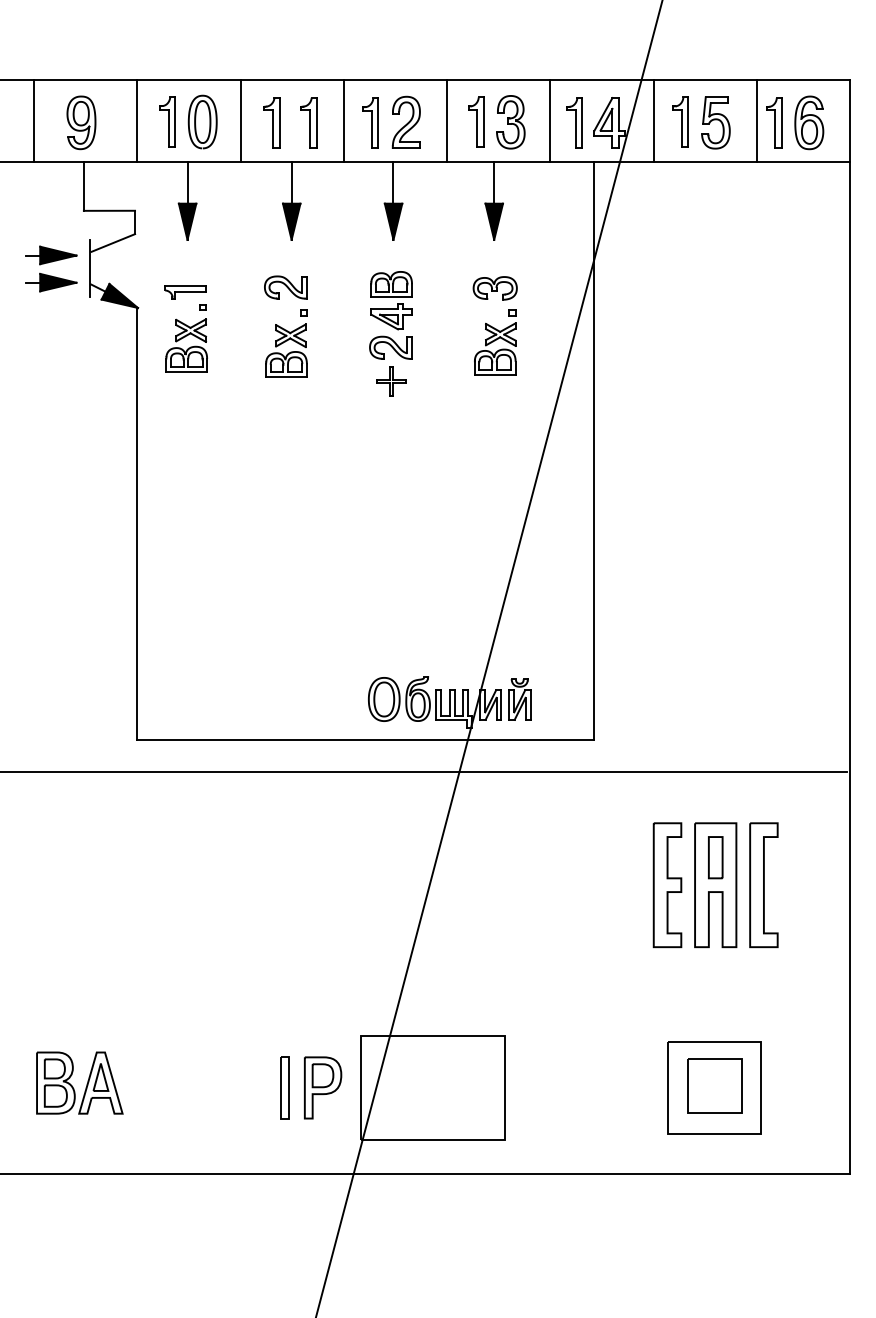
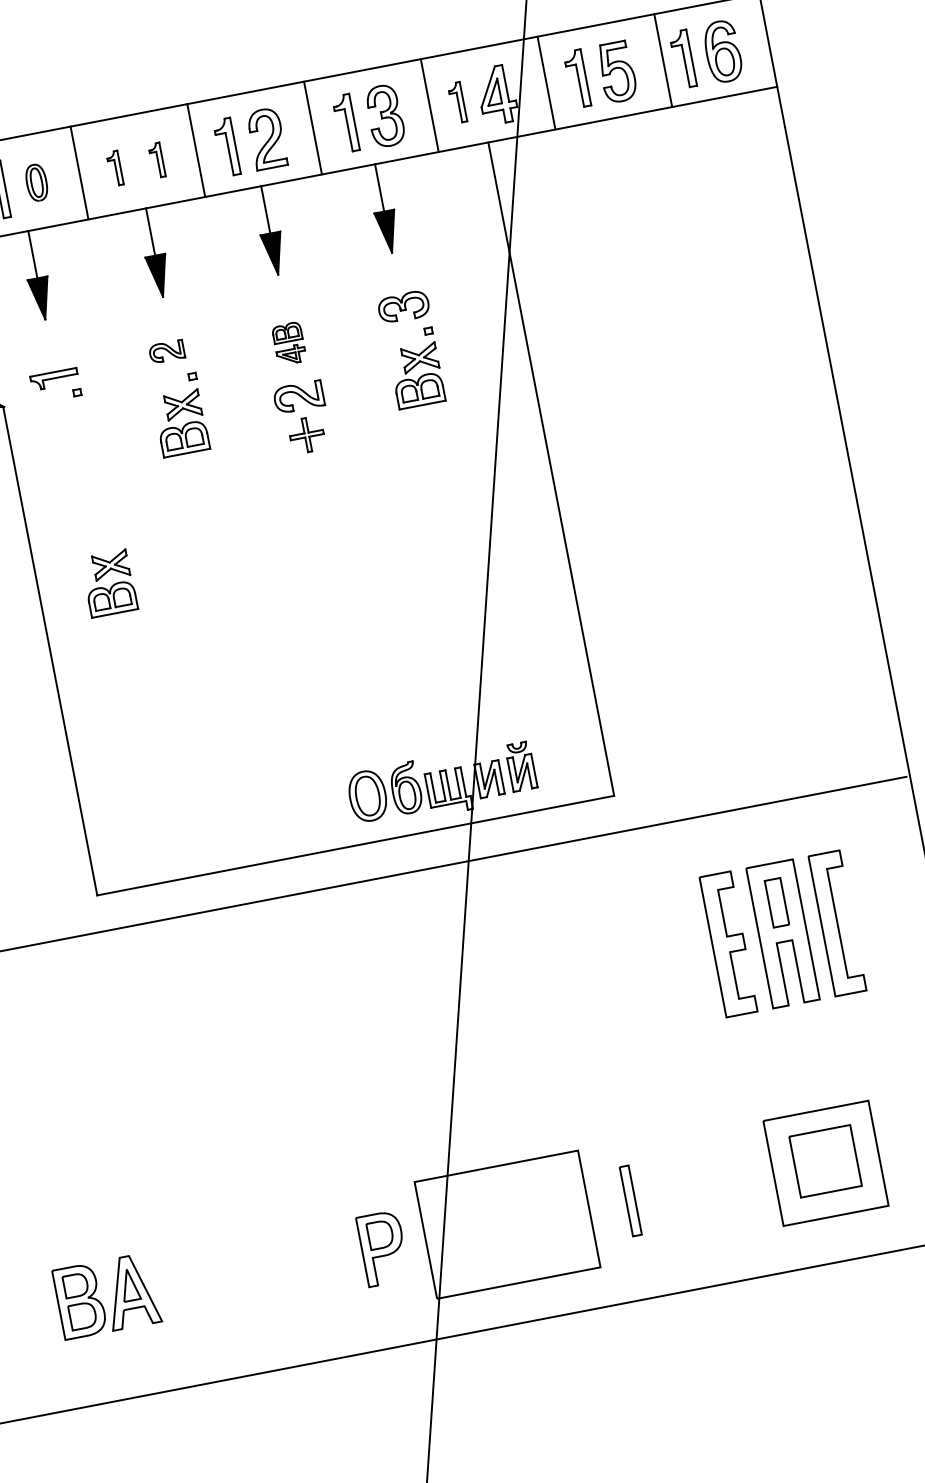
part: (202, 121) -> (36, 182), size x0.6
part: (271, 122) -> (114, 168), size x0.6
part: (308, 122) -> (156, 160), size x0.6
part: (574, 122) -> (457, 102), size x0.7
part: (285, 287) -> (166, 351), size x0.7
part: (391, 300) -> (289, 343), size x0.6
part: (186, 345) -> (109, 583), moved
part: (284, 1087) -> (630, 1200), moved

